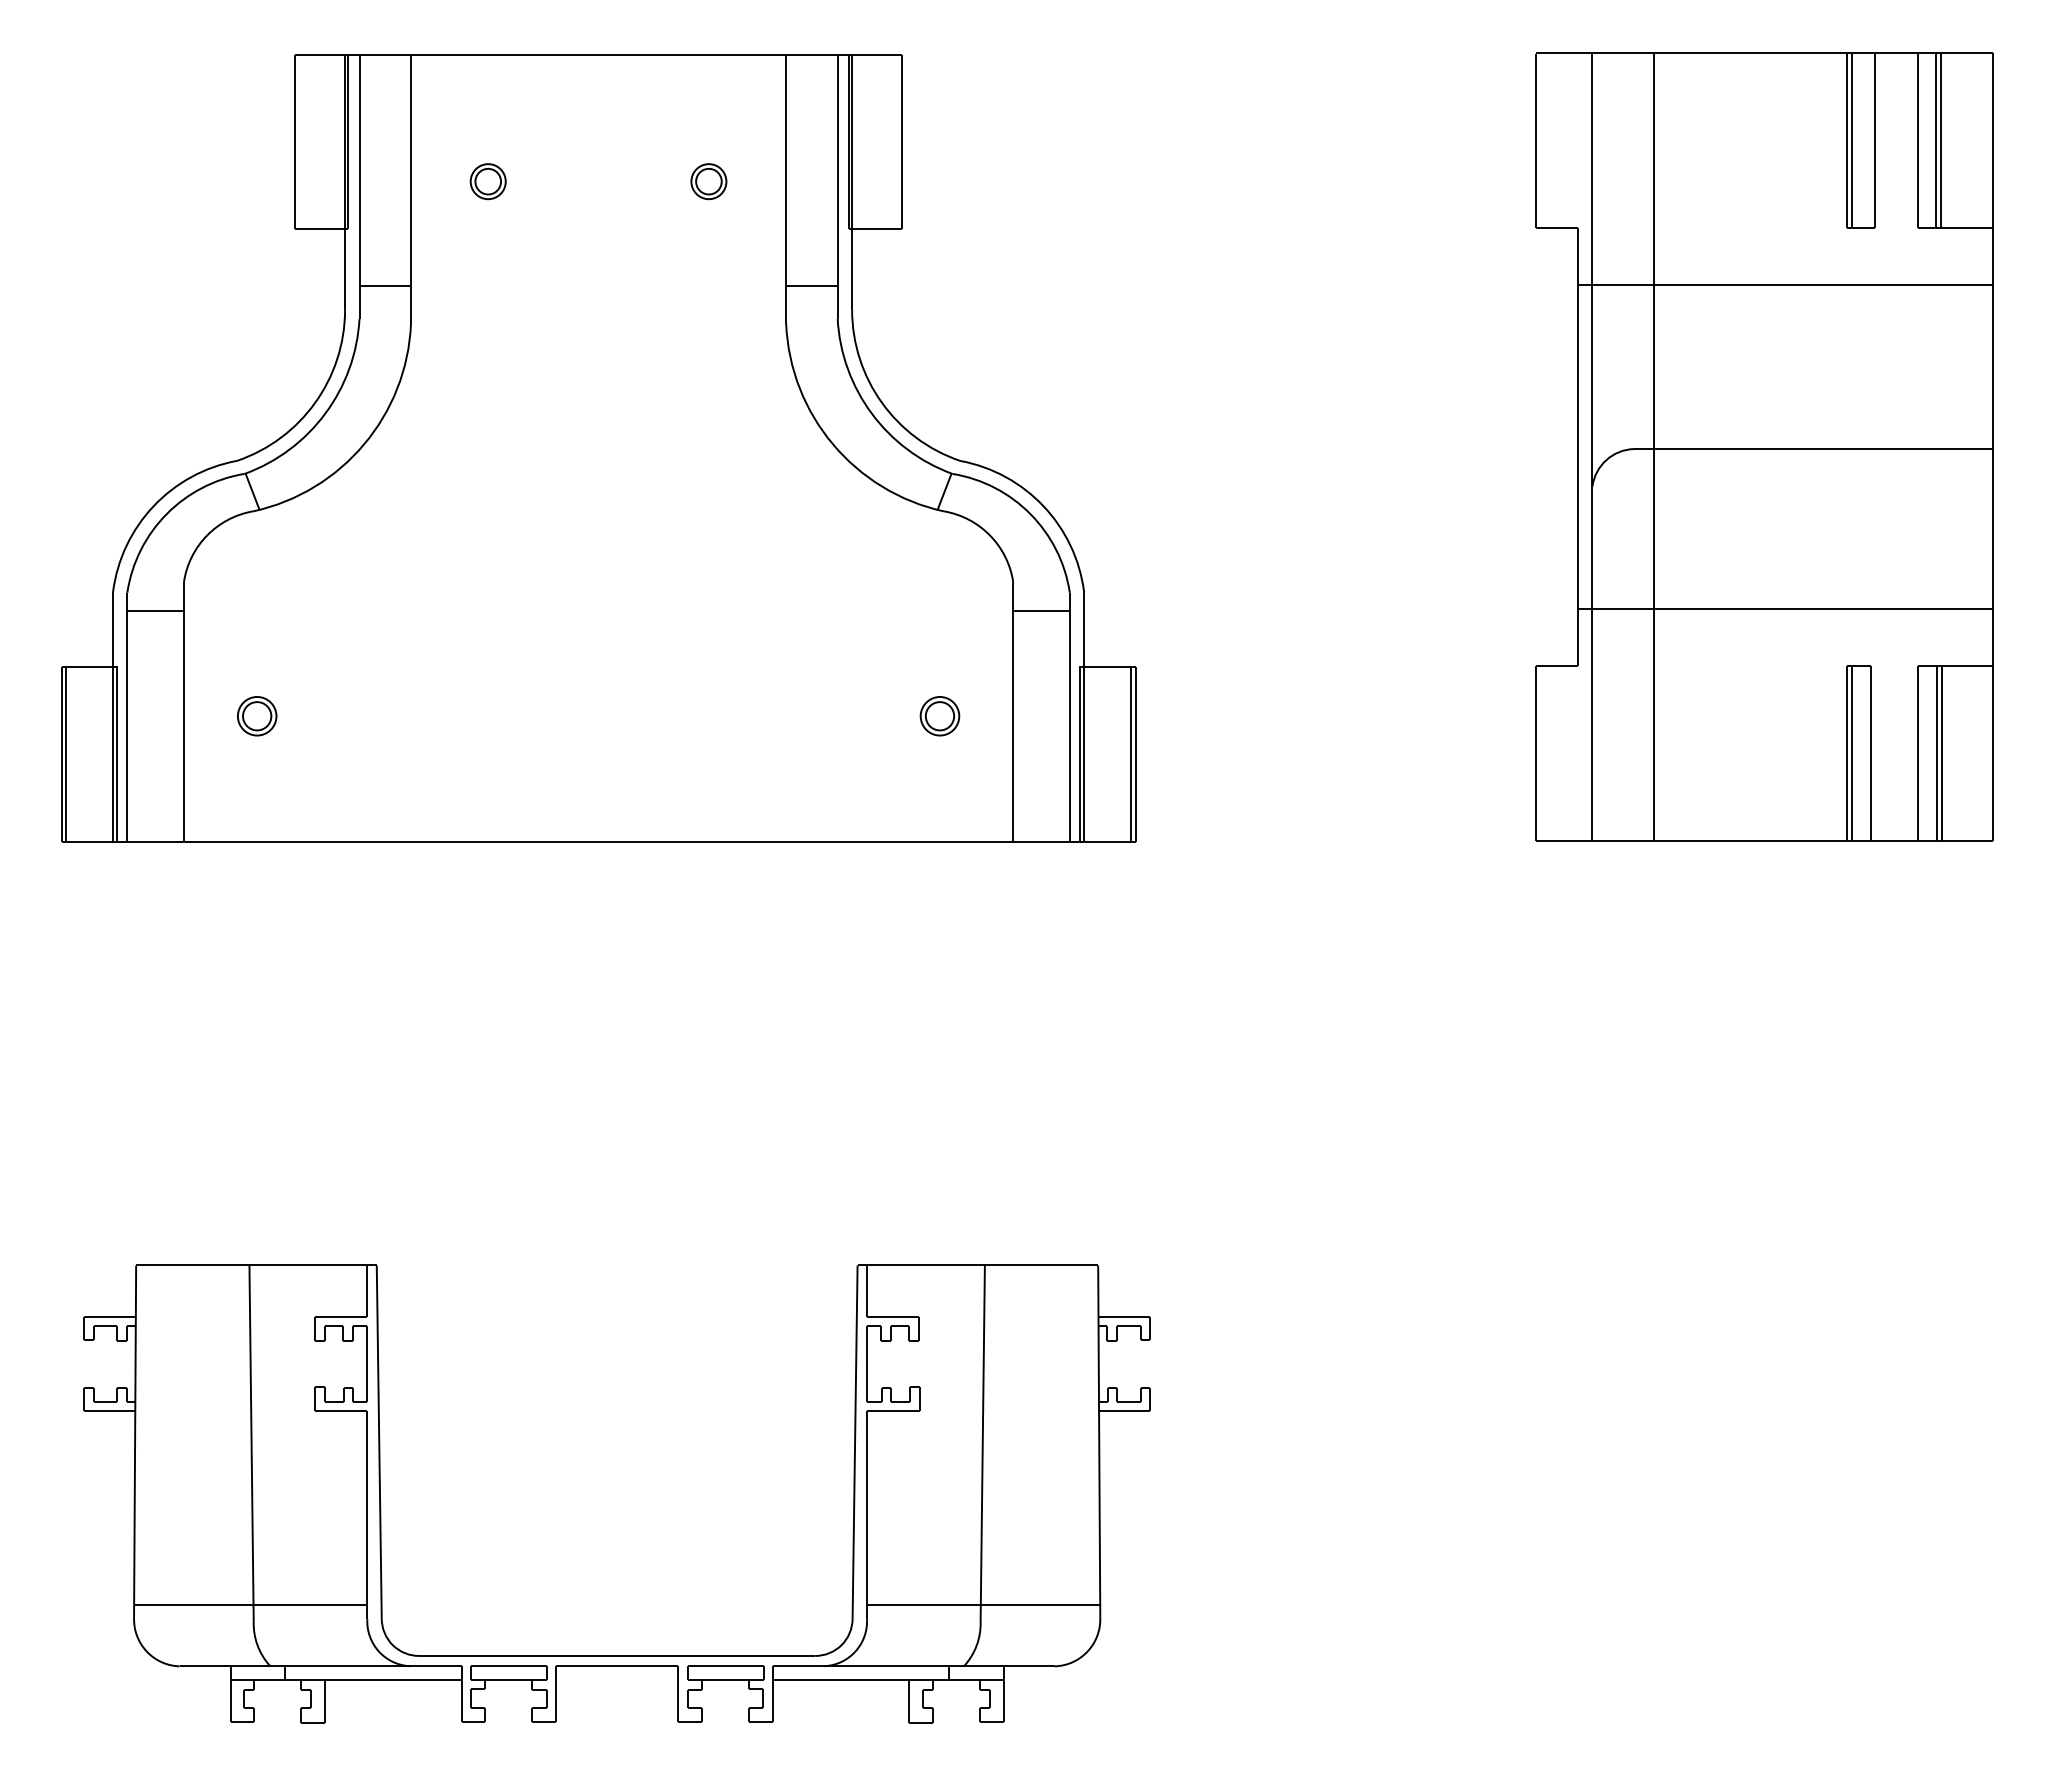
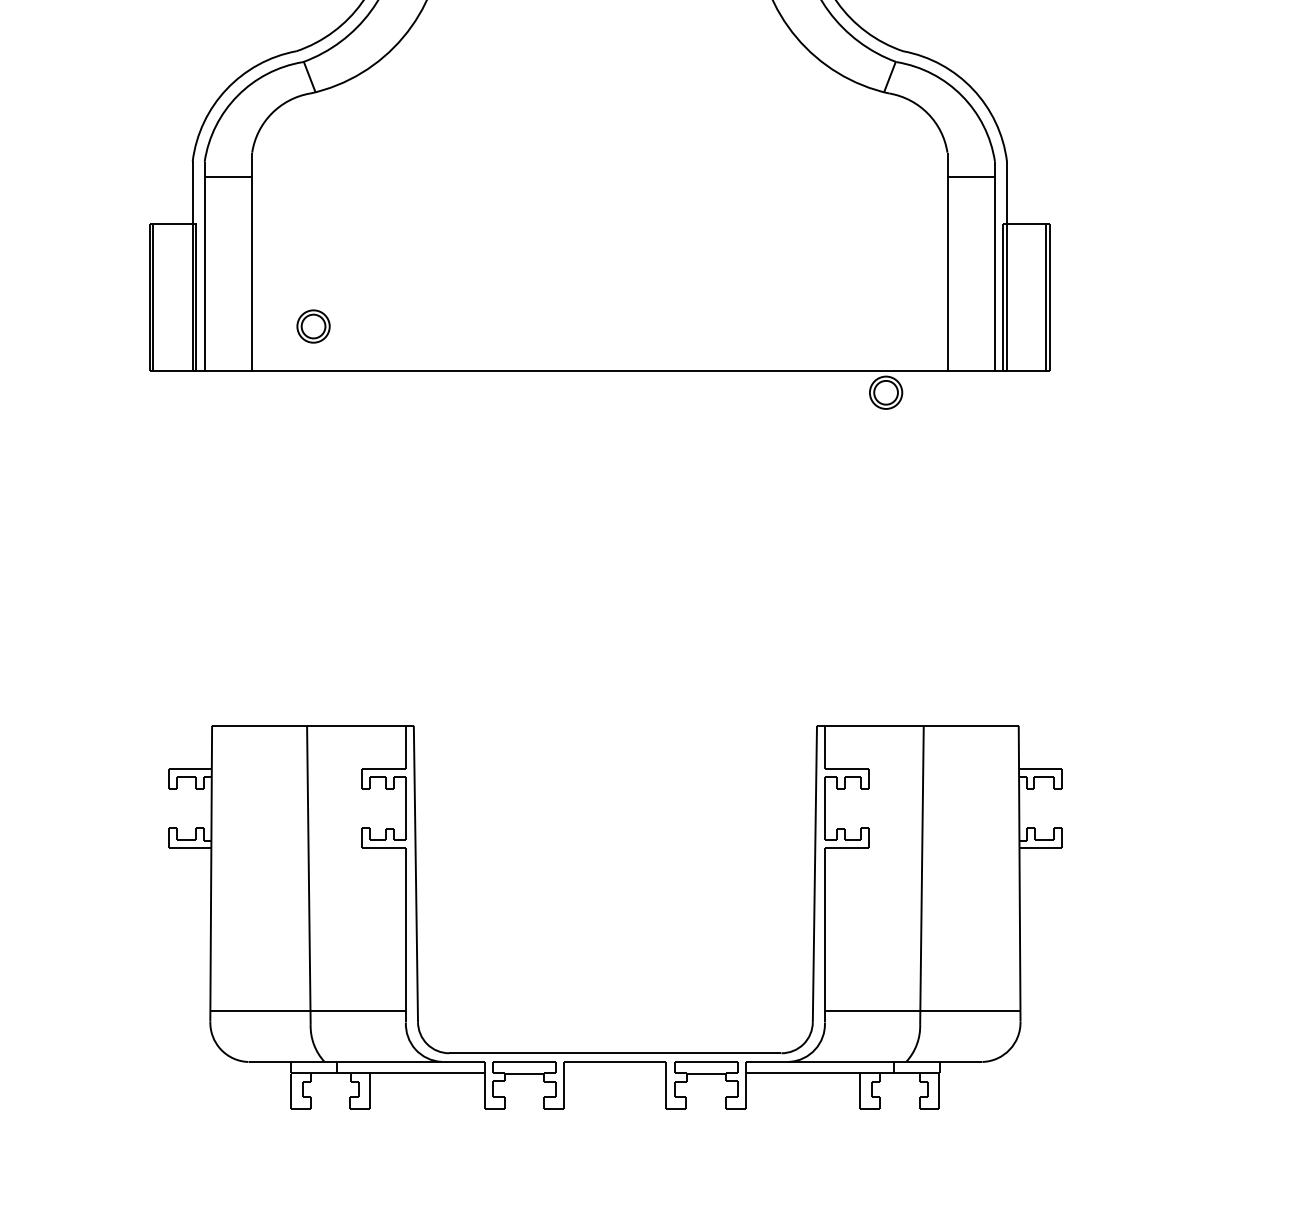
part: (257, 716) -> (313, 326), moved
part: (939, 716) -> (885, 392), moved

